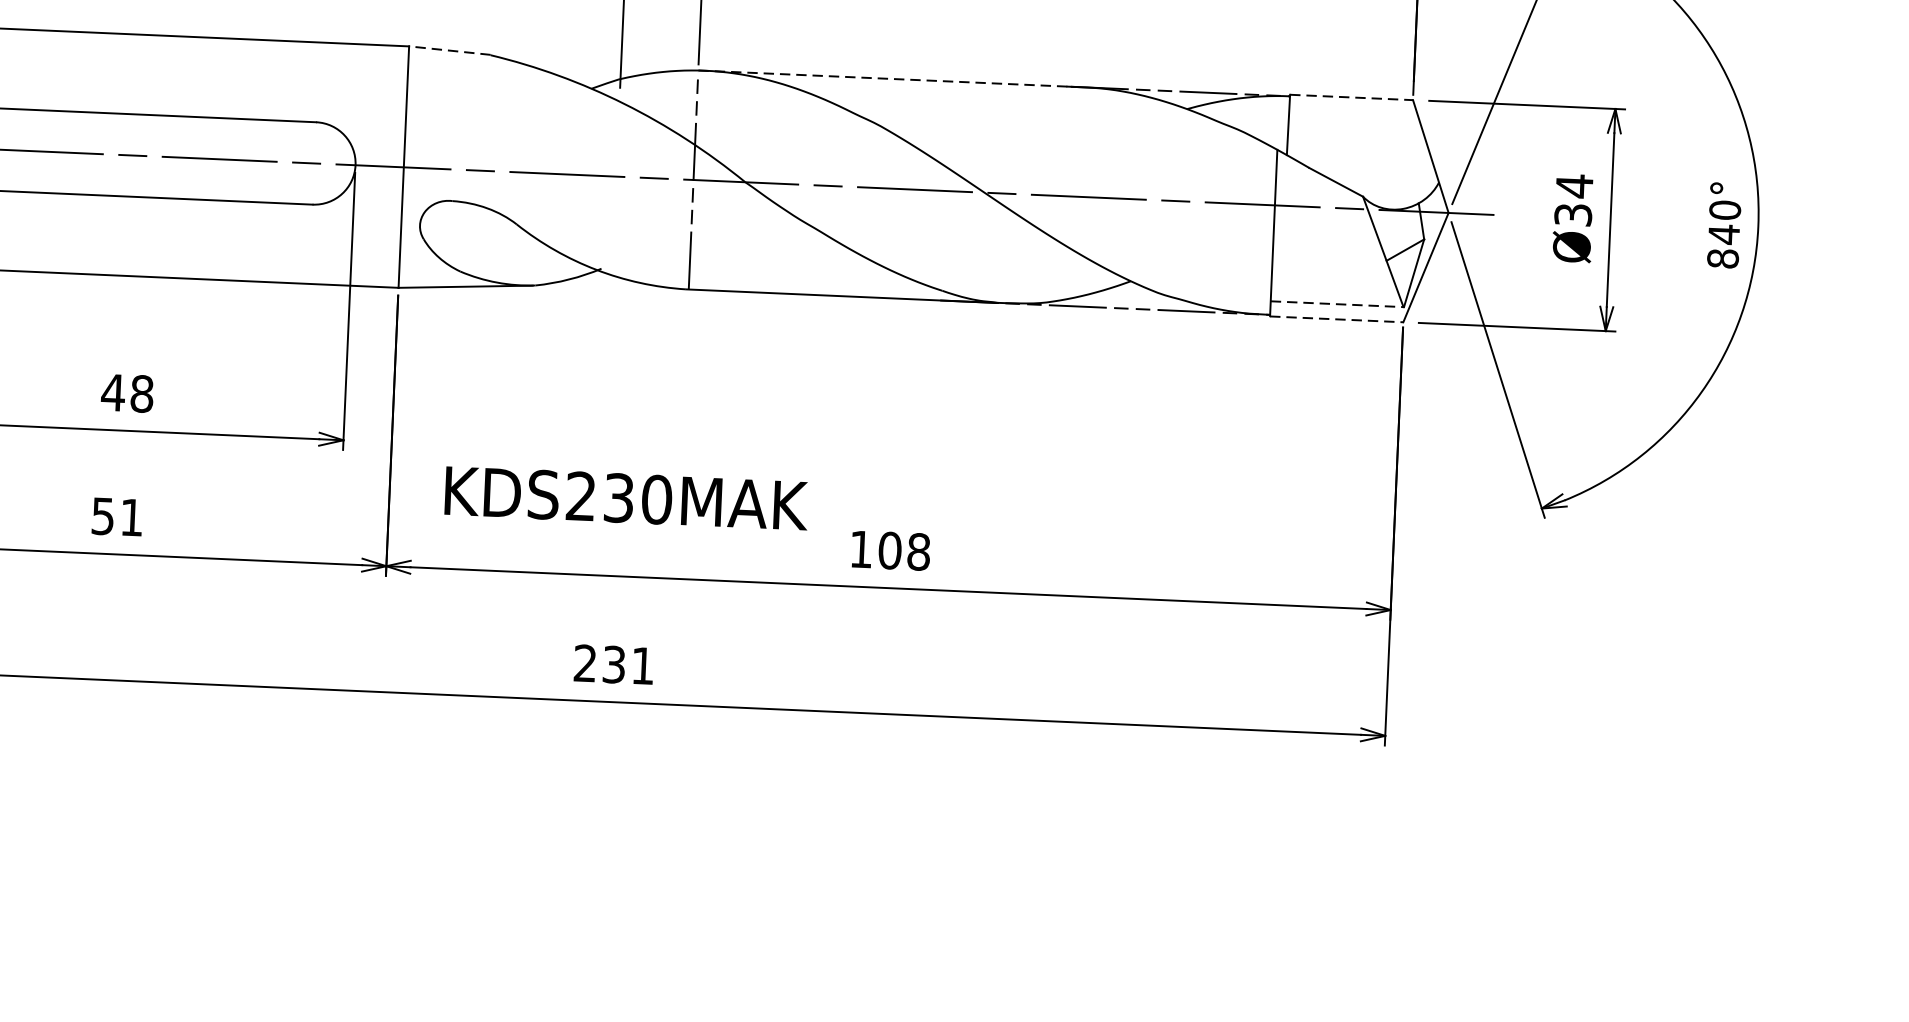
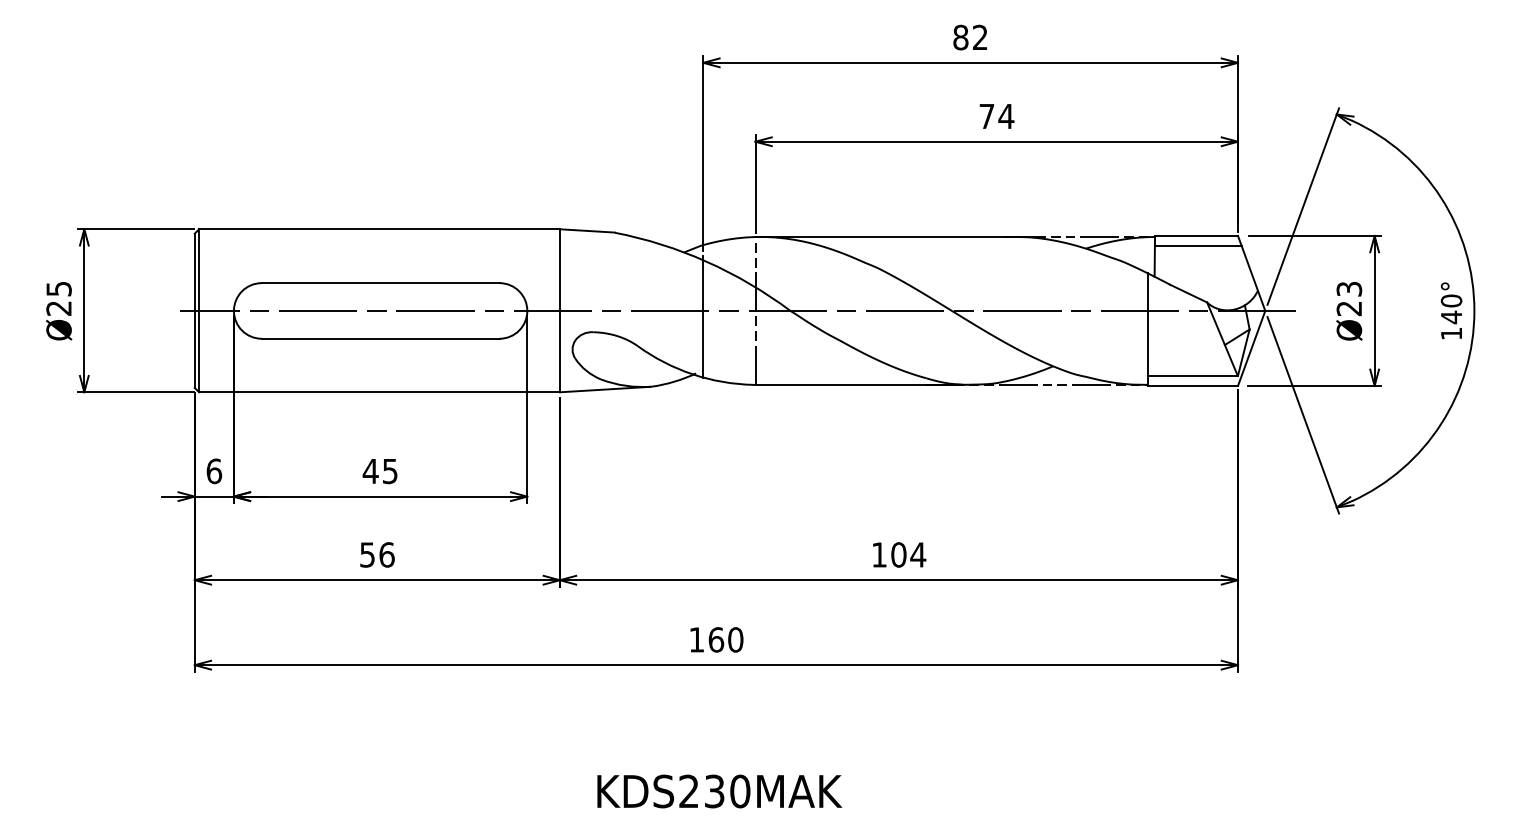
line: (449, 49) -> (587, 230), dashed -> solid
line: (884, 79) -> (881, 237), dashed -> solid
line: (1353, 96) -> (1197, 235), dashed -> solid
line: (1352, 111) -> (1197, 245), added
line: (616, 184) -> (703, 316), added
text: (1574, 199) -> (1349, 298), Ø34 -> Ø23
text: (1722, 258) -> (1451, 333), 840° -> 140°
line: (1336, 303) -> (1192, 375), dashed -> solid
line: (1337, 318) -> (1193, 385), dashed -> solid
text: (141, 394) -> (389, 471), 48 -> 45
text: (626, 498) -> (719, 791), moved
text: (131, 516) -> (386, 554), 51 -> 56
text: (919, 551) -> (918, 554), 108 -> 104
text: (614, 664) -> (716, 639), 231 -> 160

